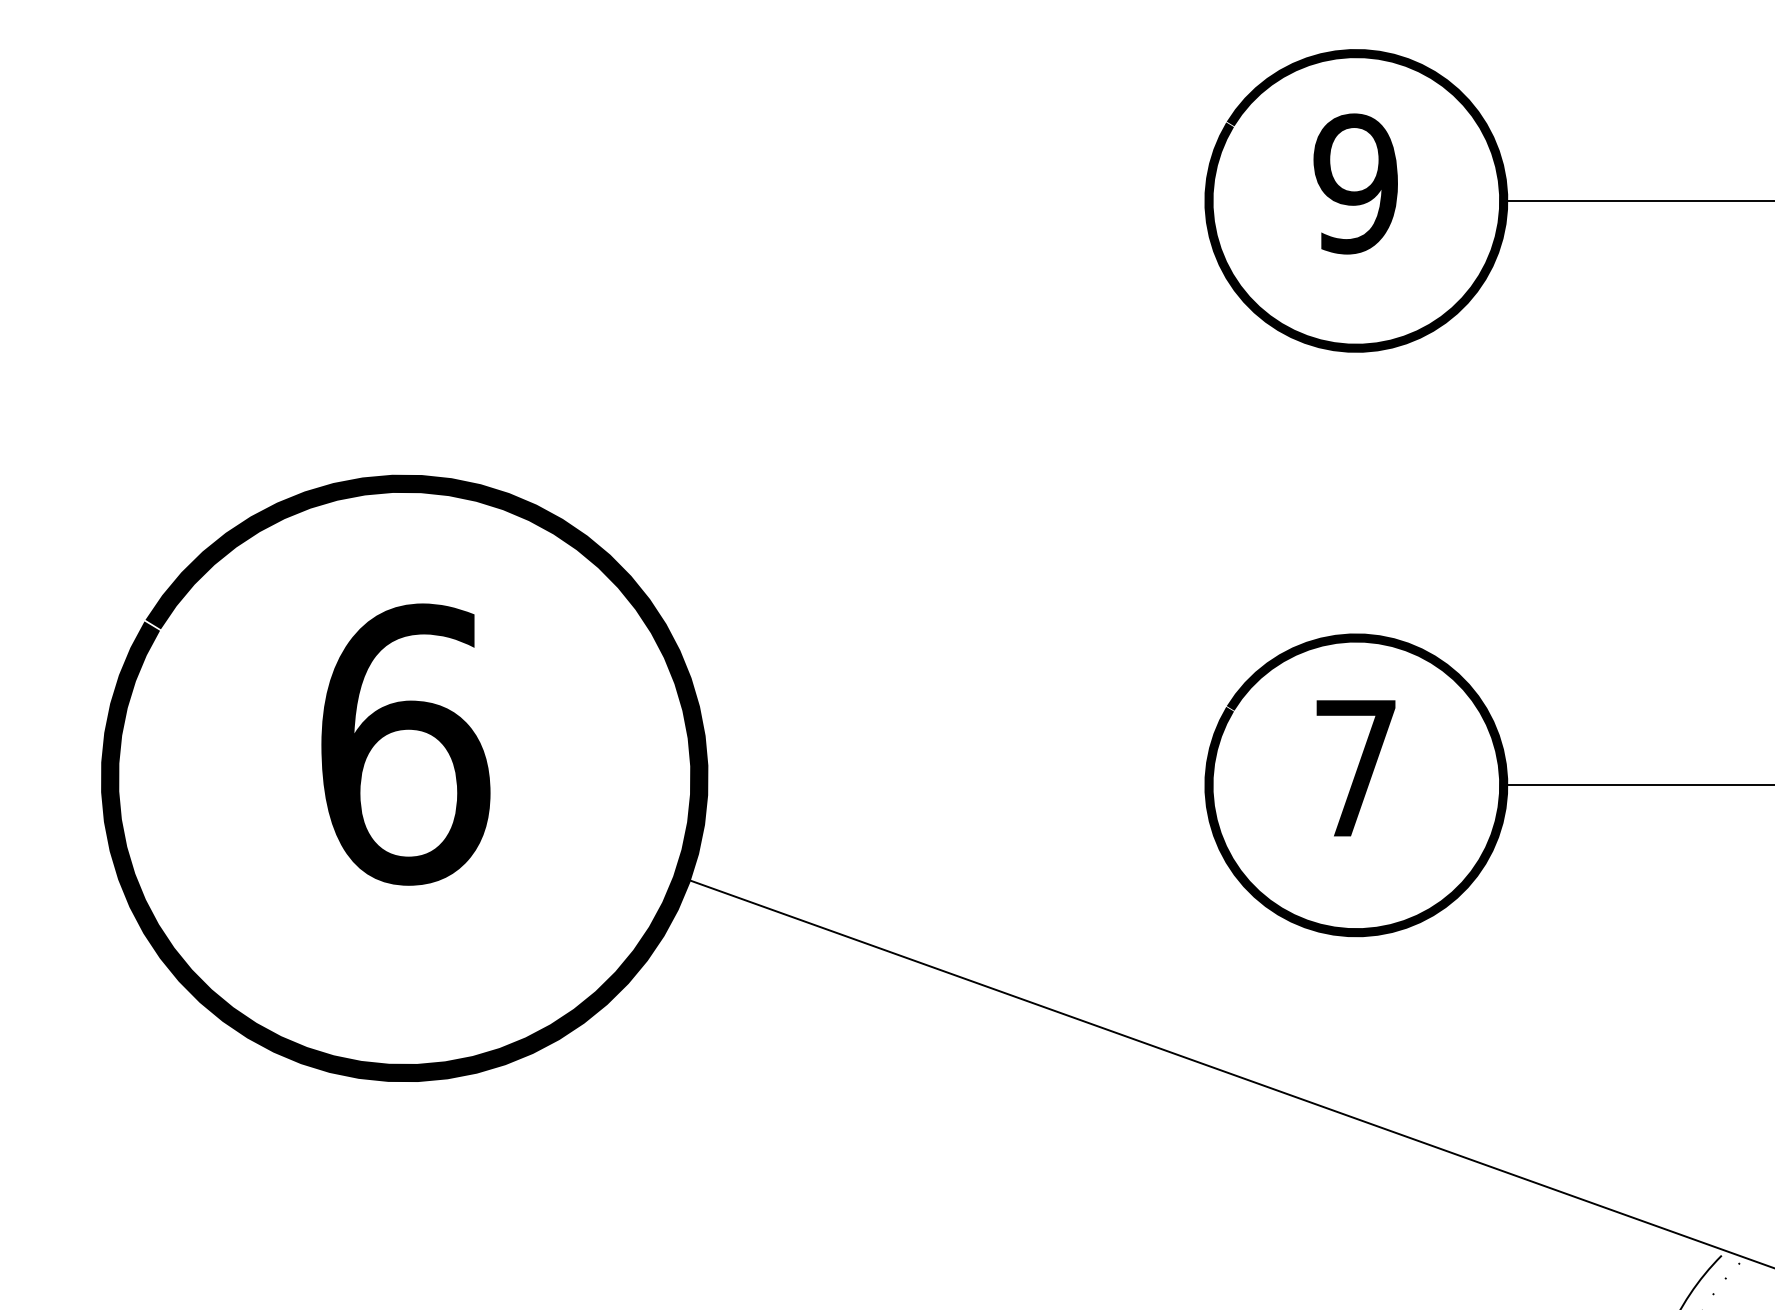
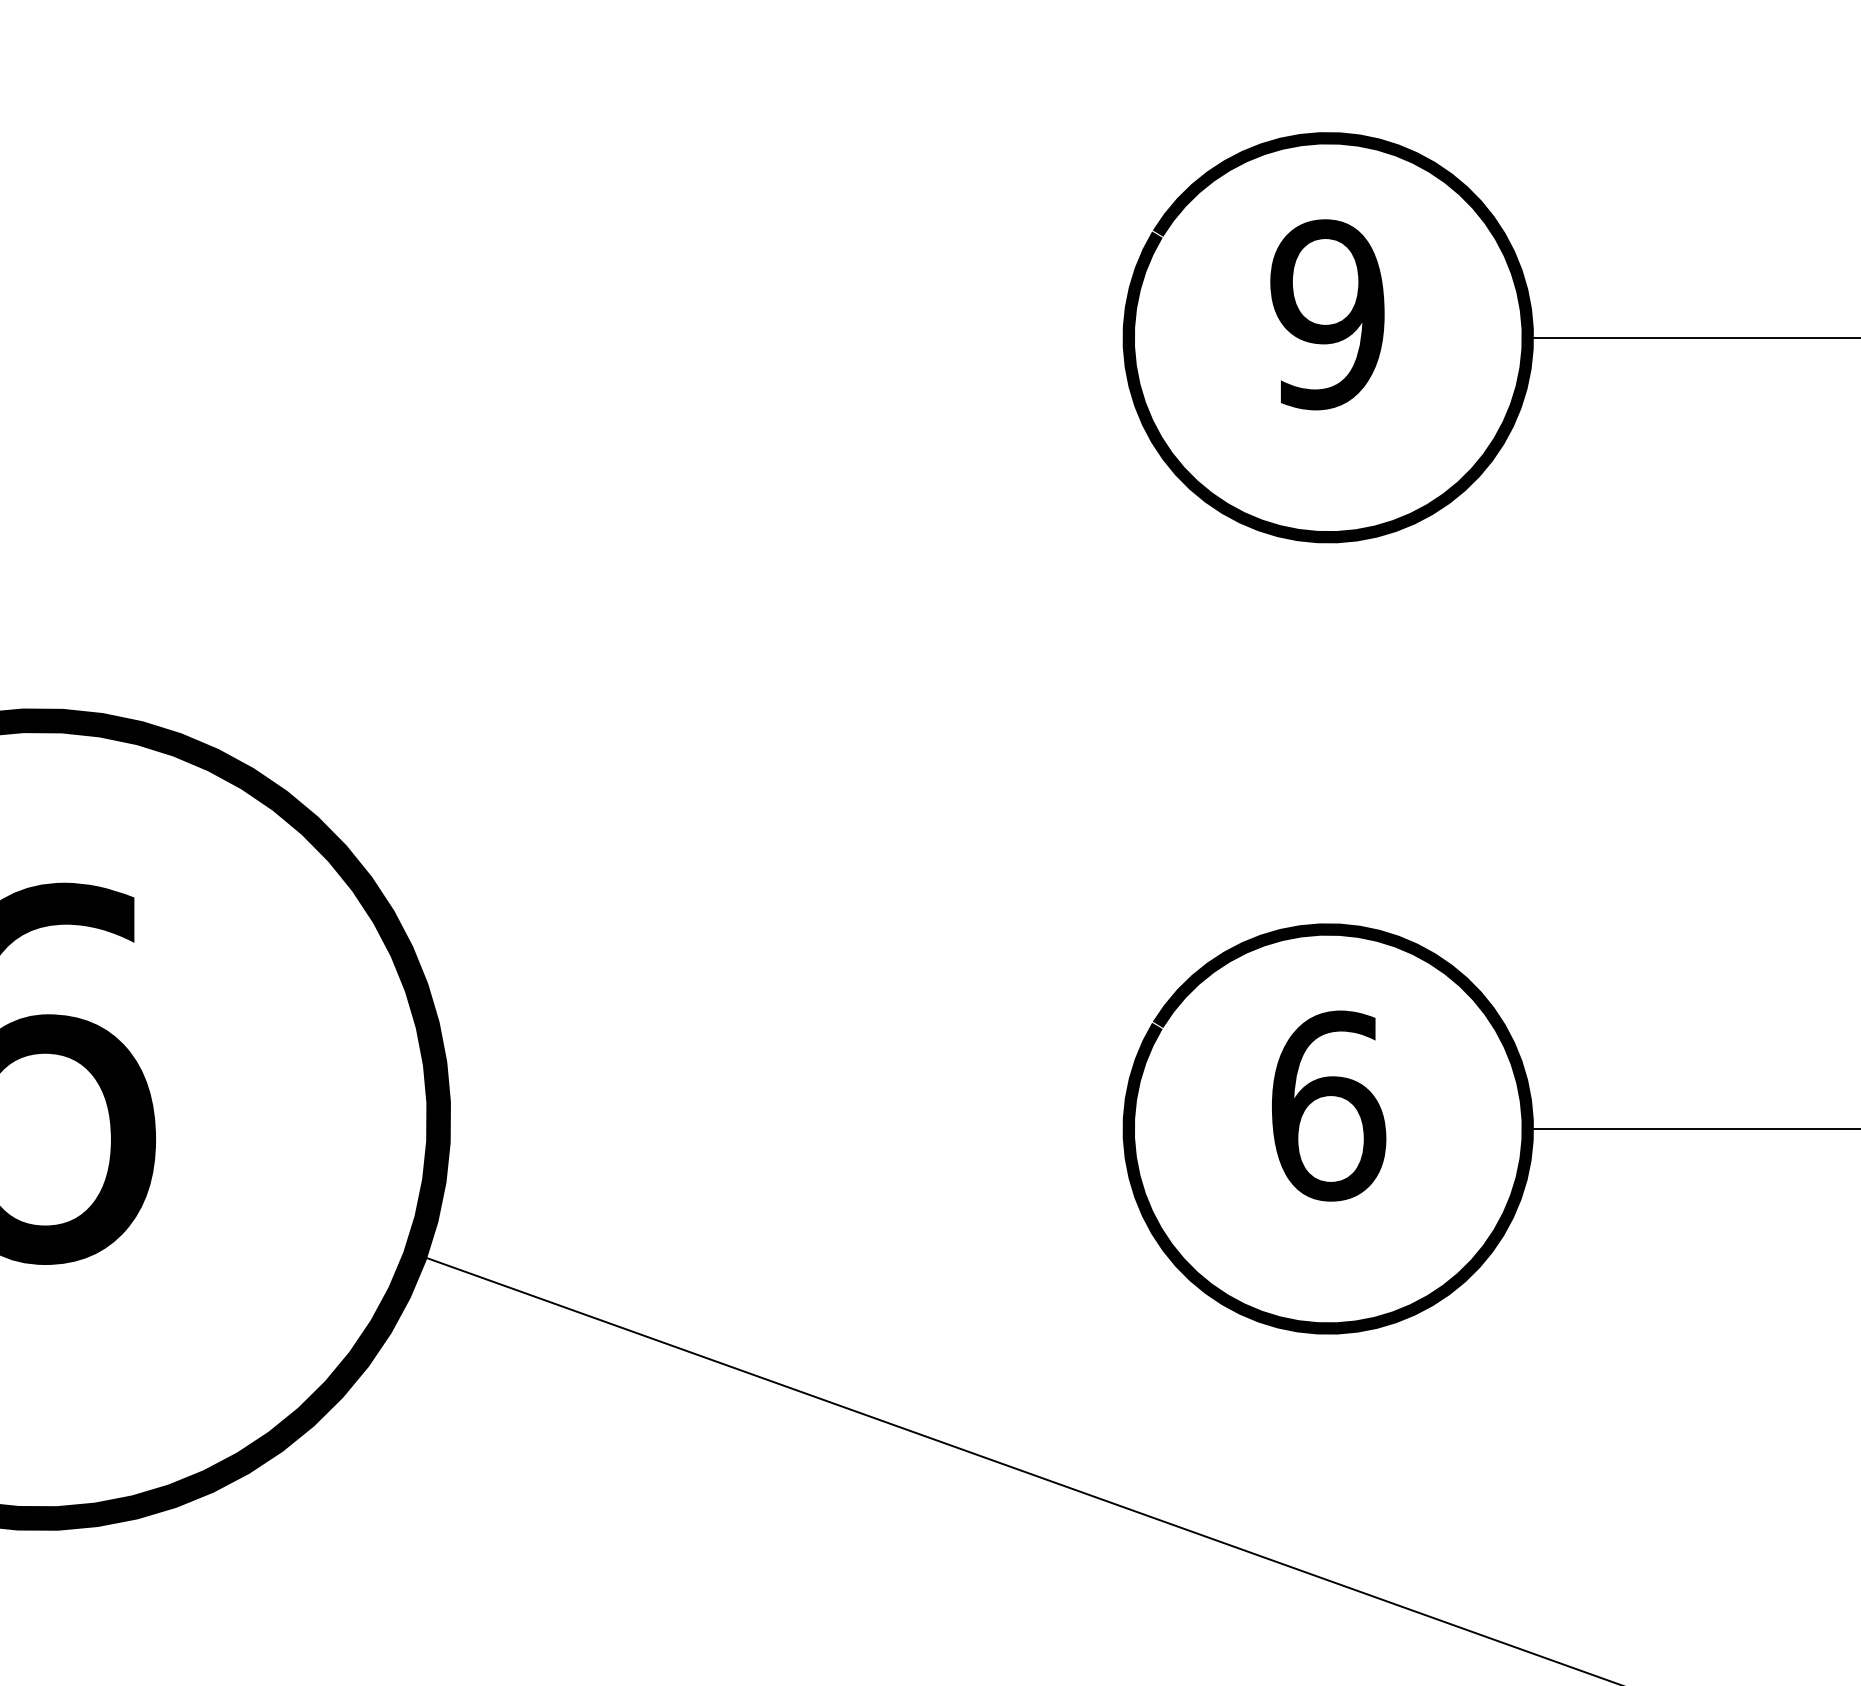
text: (1356, 767) -> (1328, 1104), 7 -> 6

